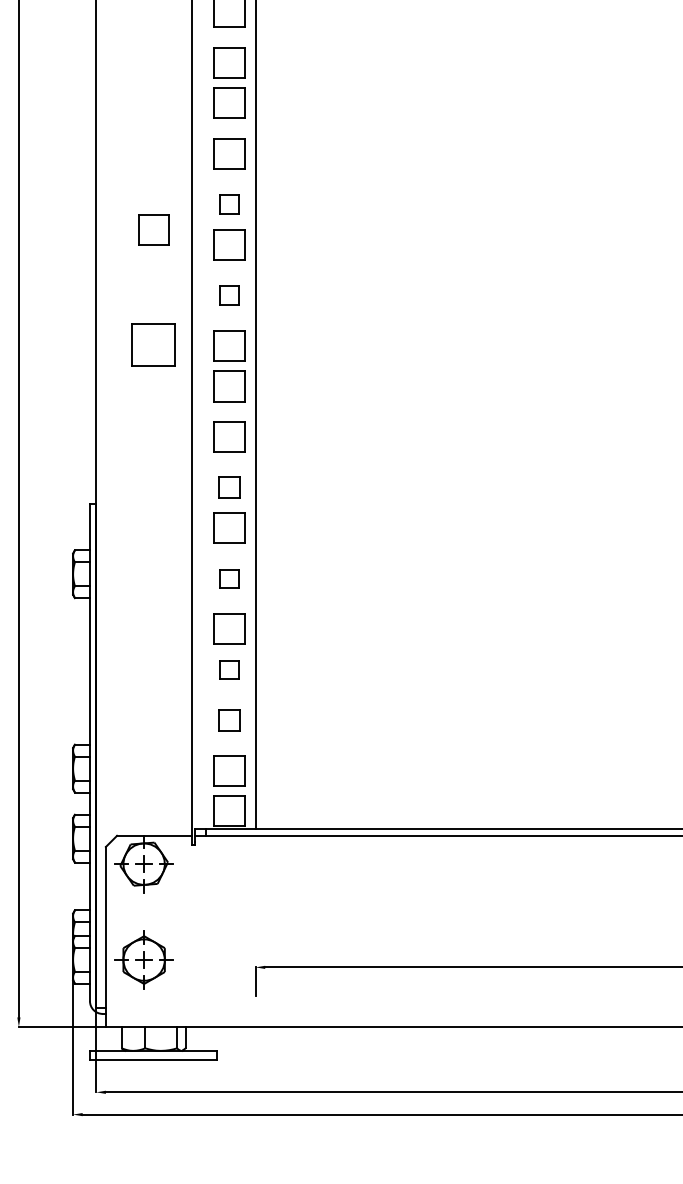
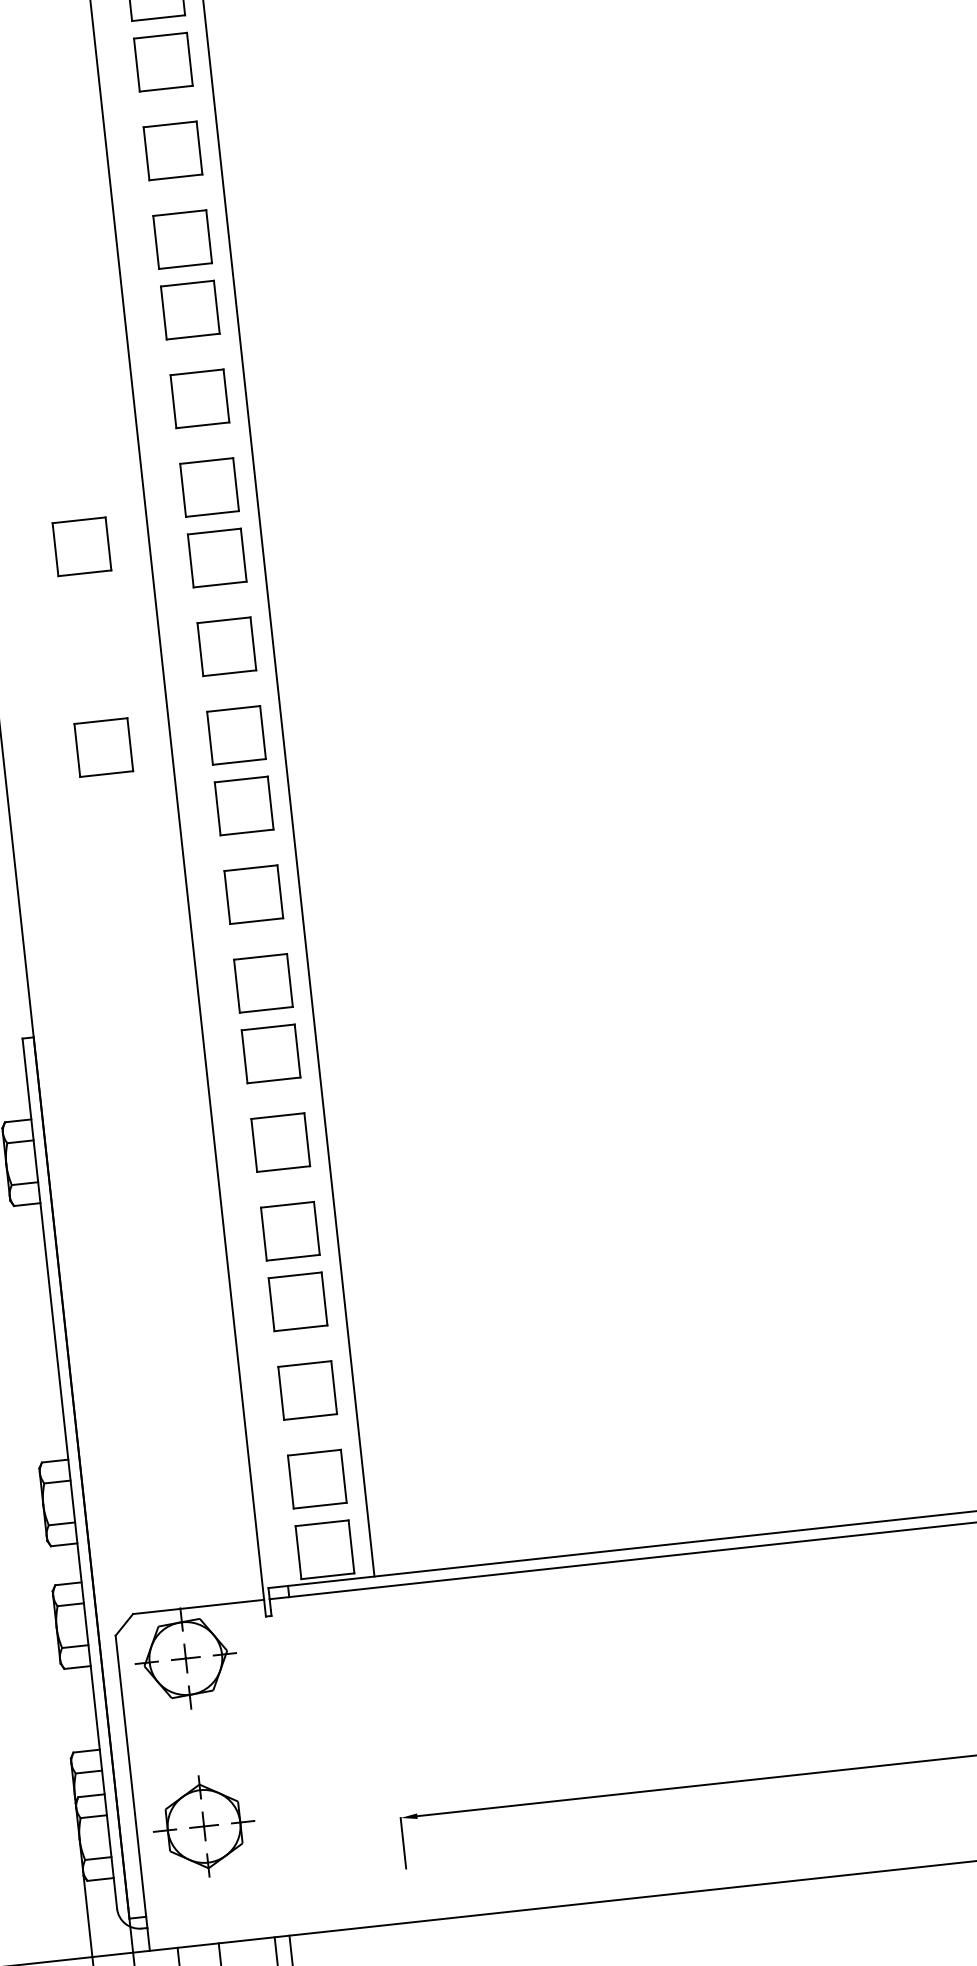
part: (229, 204) -> (209, 487), size x1.67
part: (229, 295) -> (227, 646), size x1.67
part: (153, 344) -> (103, 747), size x0.71
part: (229, 487) -> (263, 982), size x1.43
part: (229, 578) -> (280, 1142), size x1.67
part: (229, 669) -> (298, 1301), size x1.67
part: (229, 719) -> (307, 1389), size x1.43

